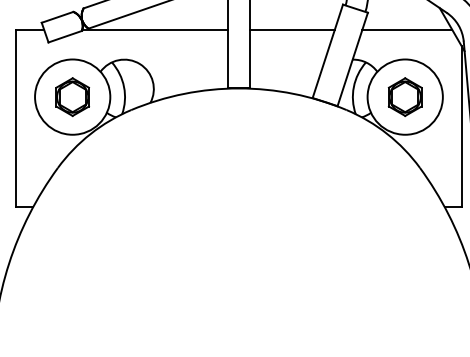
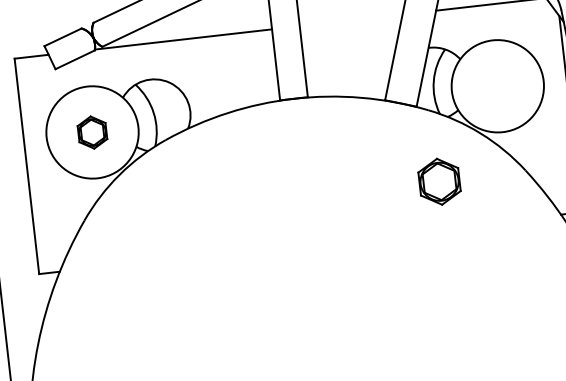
line: (292, 30) -> (351, 20), removed
part: (404, 96) -> (438, 181), moved
part: (72, 97) -> (92, 132), size x0.7

